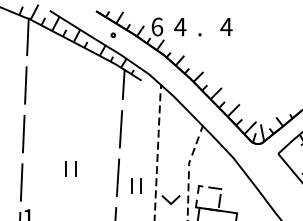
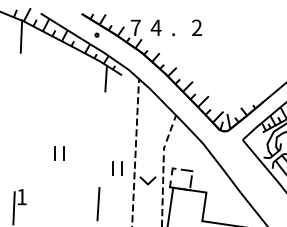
text: (156, 26) -> (135, 27), 6 -> 7
text: (225, 26) -> (196, 27), 4 -> 2
line: (25, 85) -> (19, 79), removed
line: (120, 129) -> (103, 118), removed
line: (23, 134) -> (17, 122), removed
line: (118, 178) -> (101, 161), removed
line: (21, 182) -> (15, 165), removed

